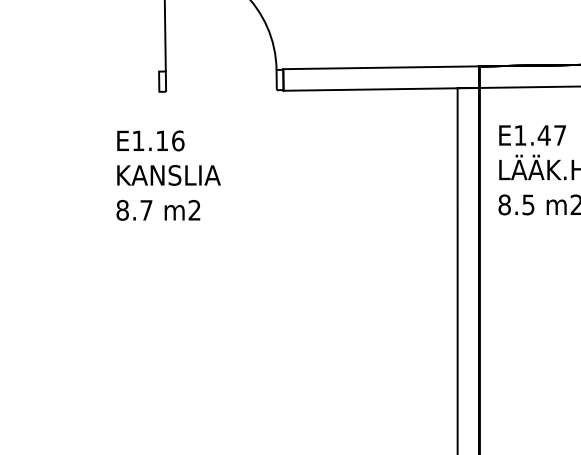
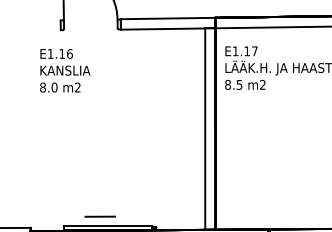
text: (544, 135) -> (247, 51), E1.47 -> E1.17
text: (146, 210) -> (54, 87), 8.7 -> 8.0

